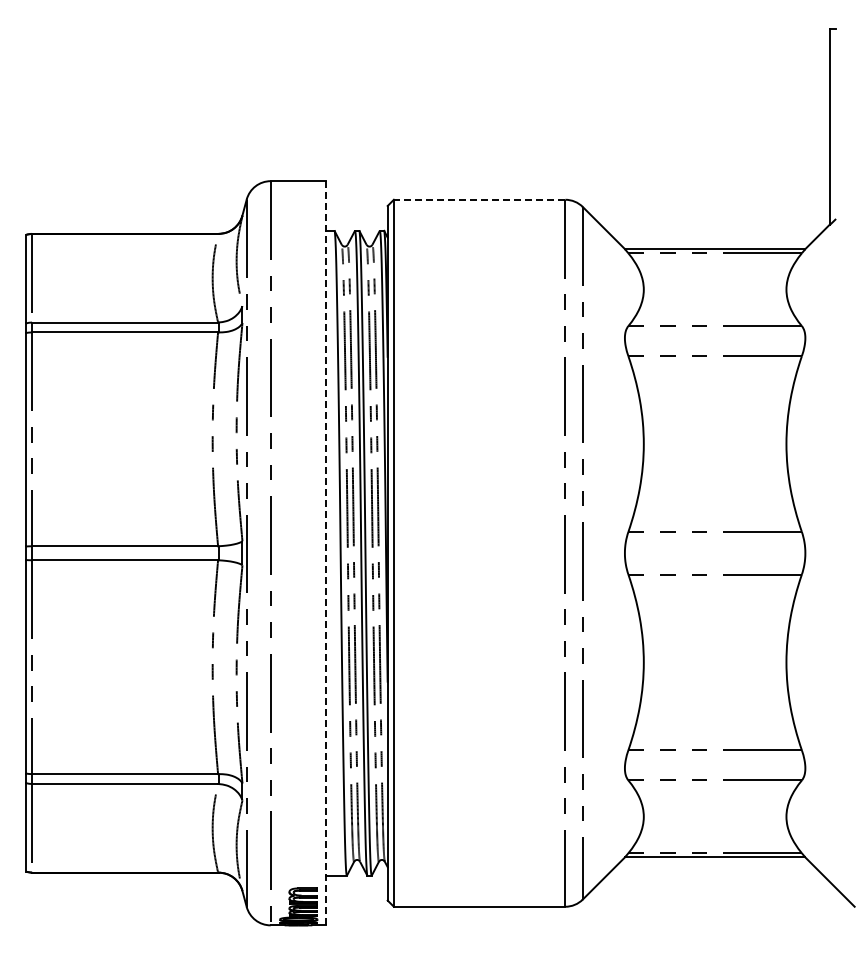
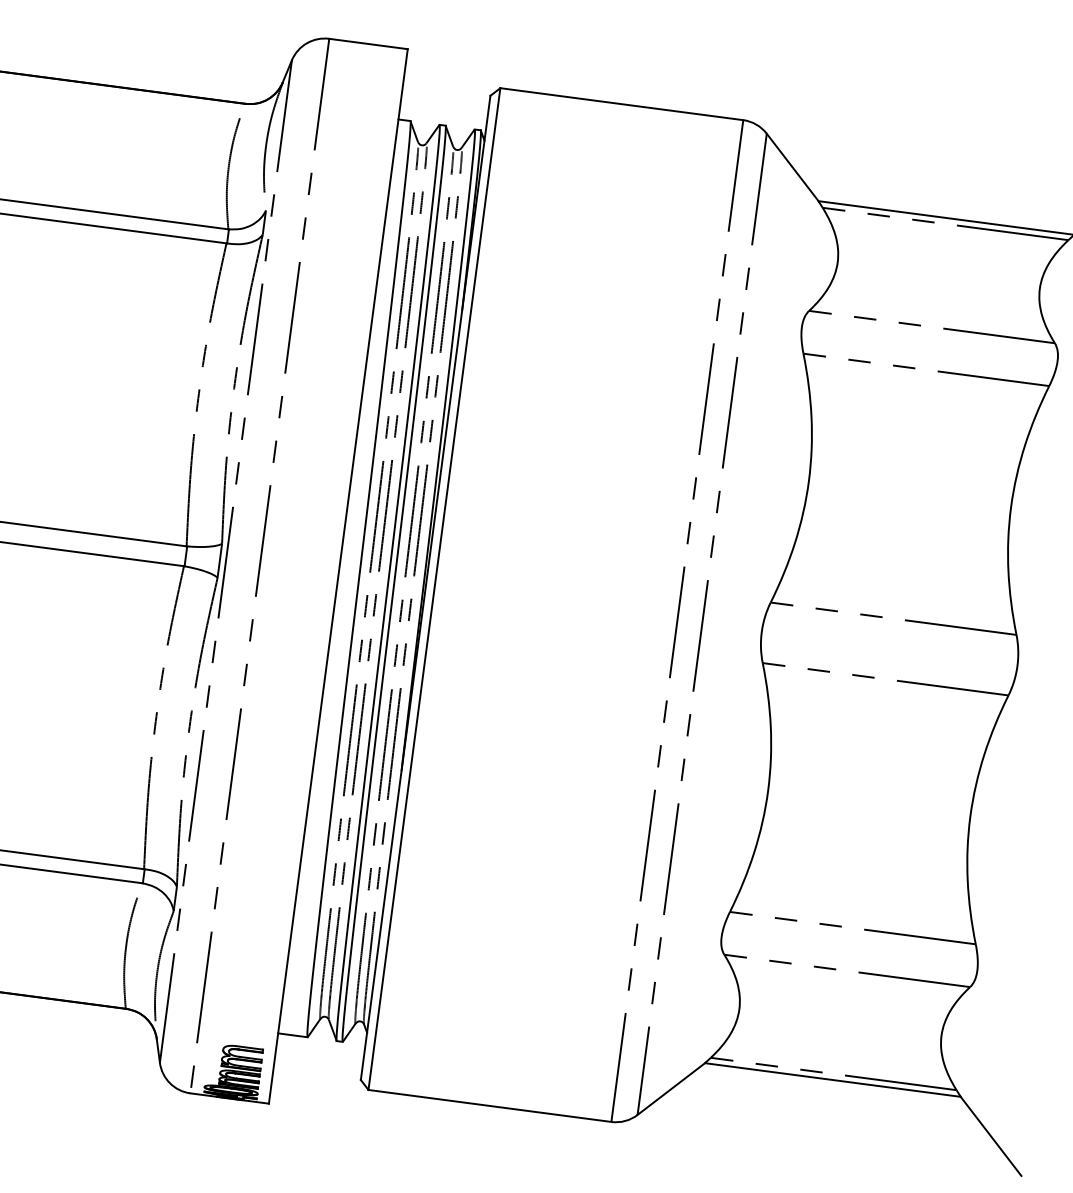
line: (479, 199) -> (621, 103), dashed -> solid
line: (326, 553) -> (338, 576), dashed -> solid

